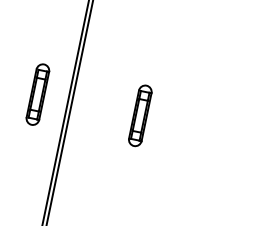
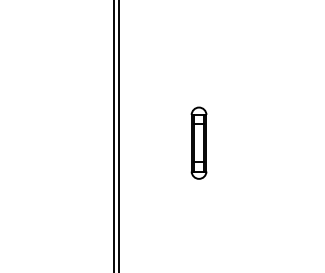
part: (37, 93) -> (77, 142), removed

